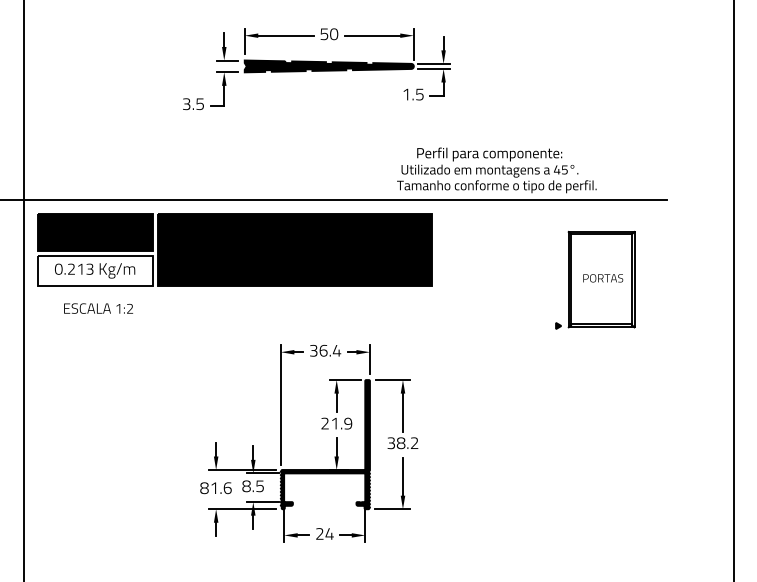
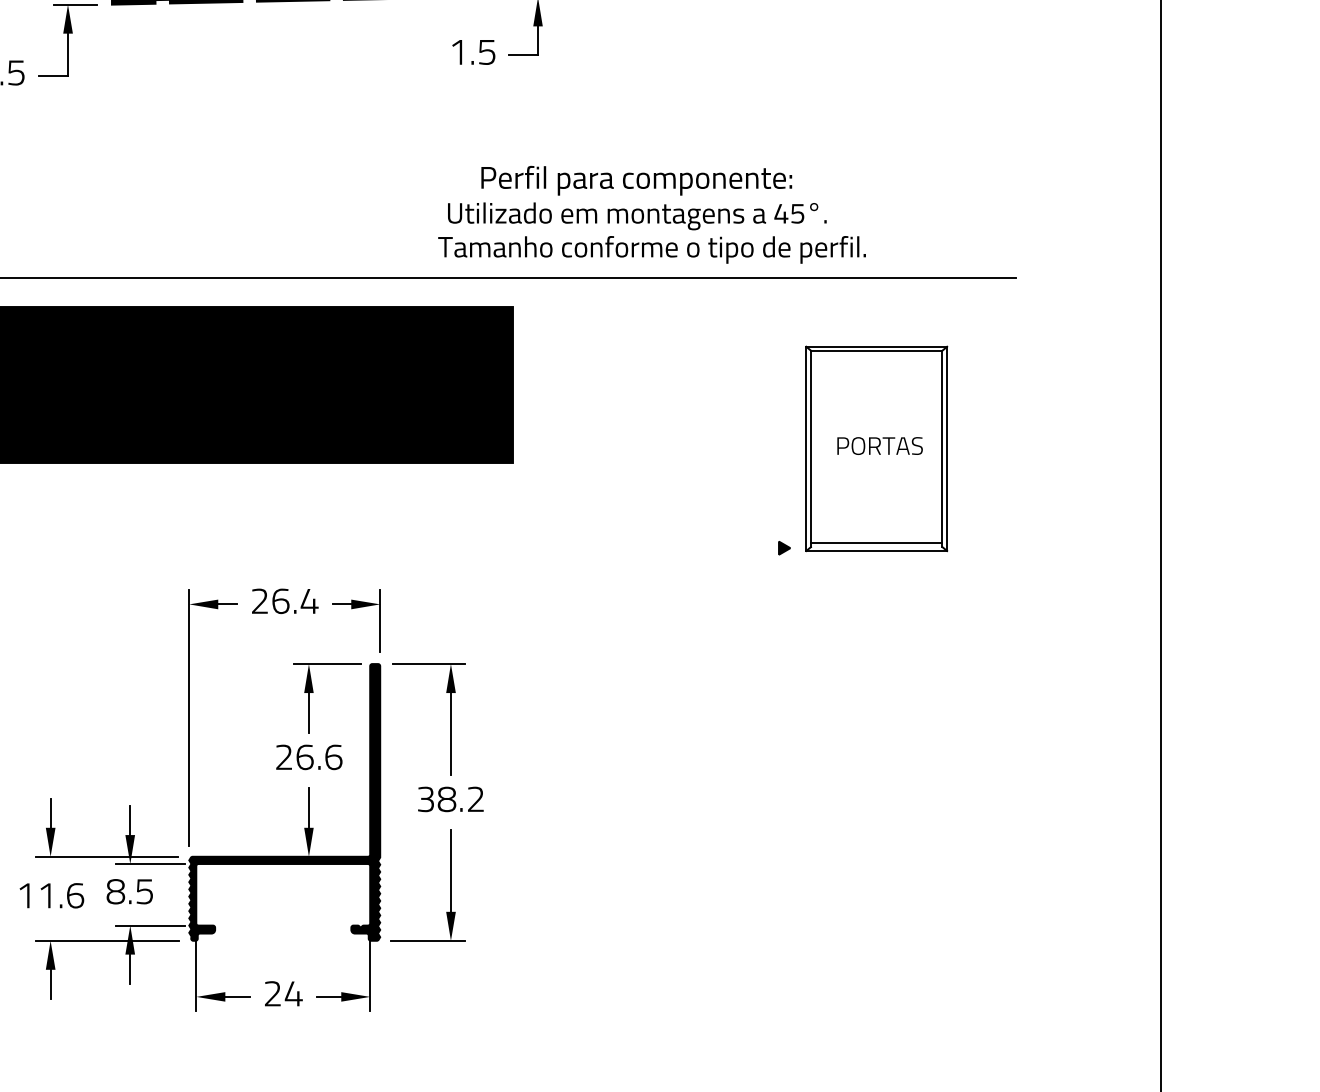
text: (313, 351) -> (259, 602), 36.4 -> 26.4
text: (341, 423) -> (319, 757), 21.9 -> 26.6
text: (204, 488) -> (25, 896), 81.6 -> 11.6

